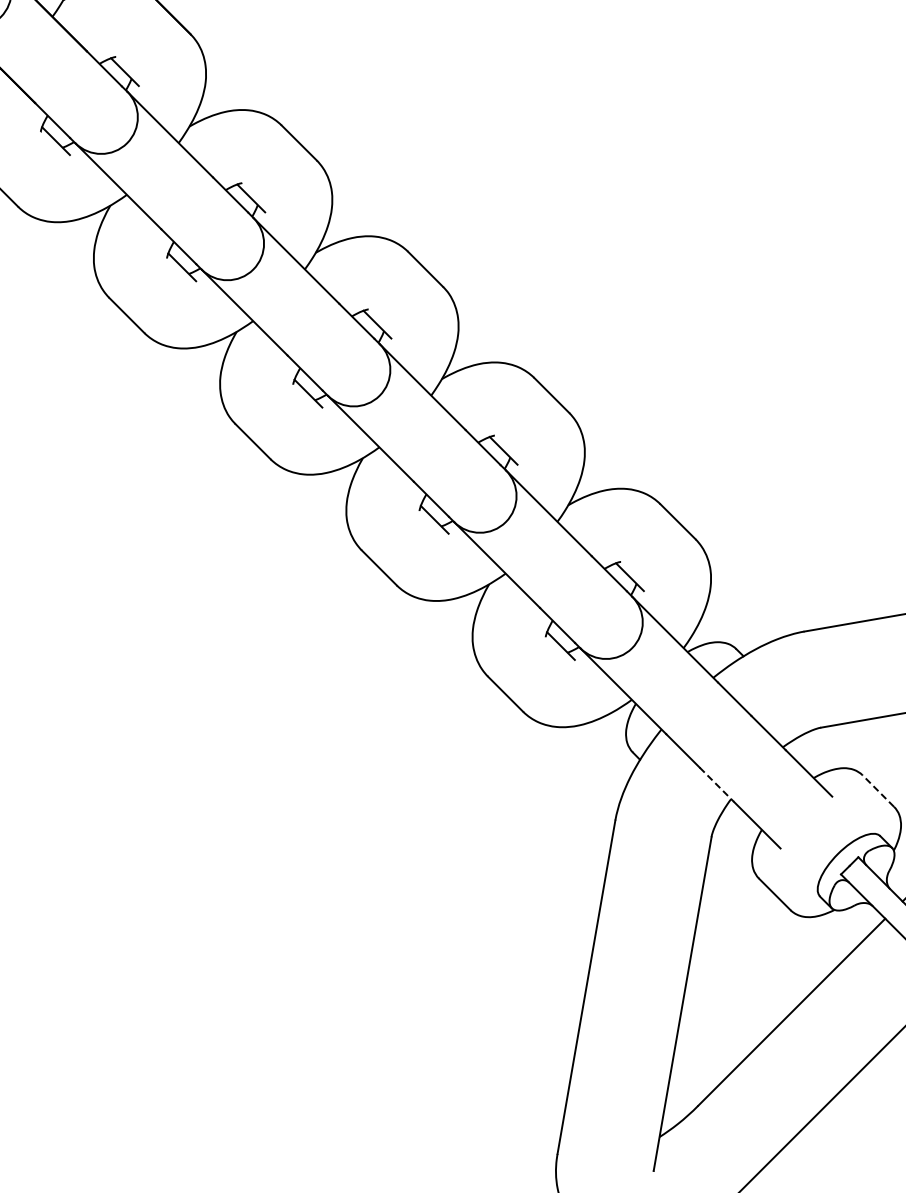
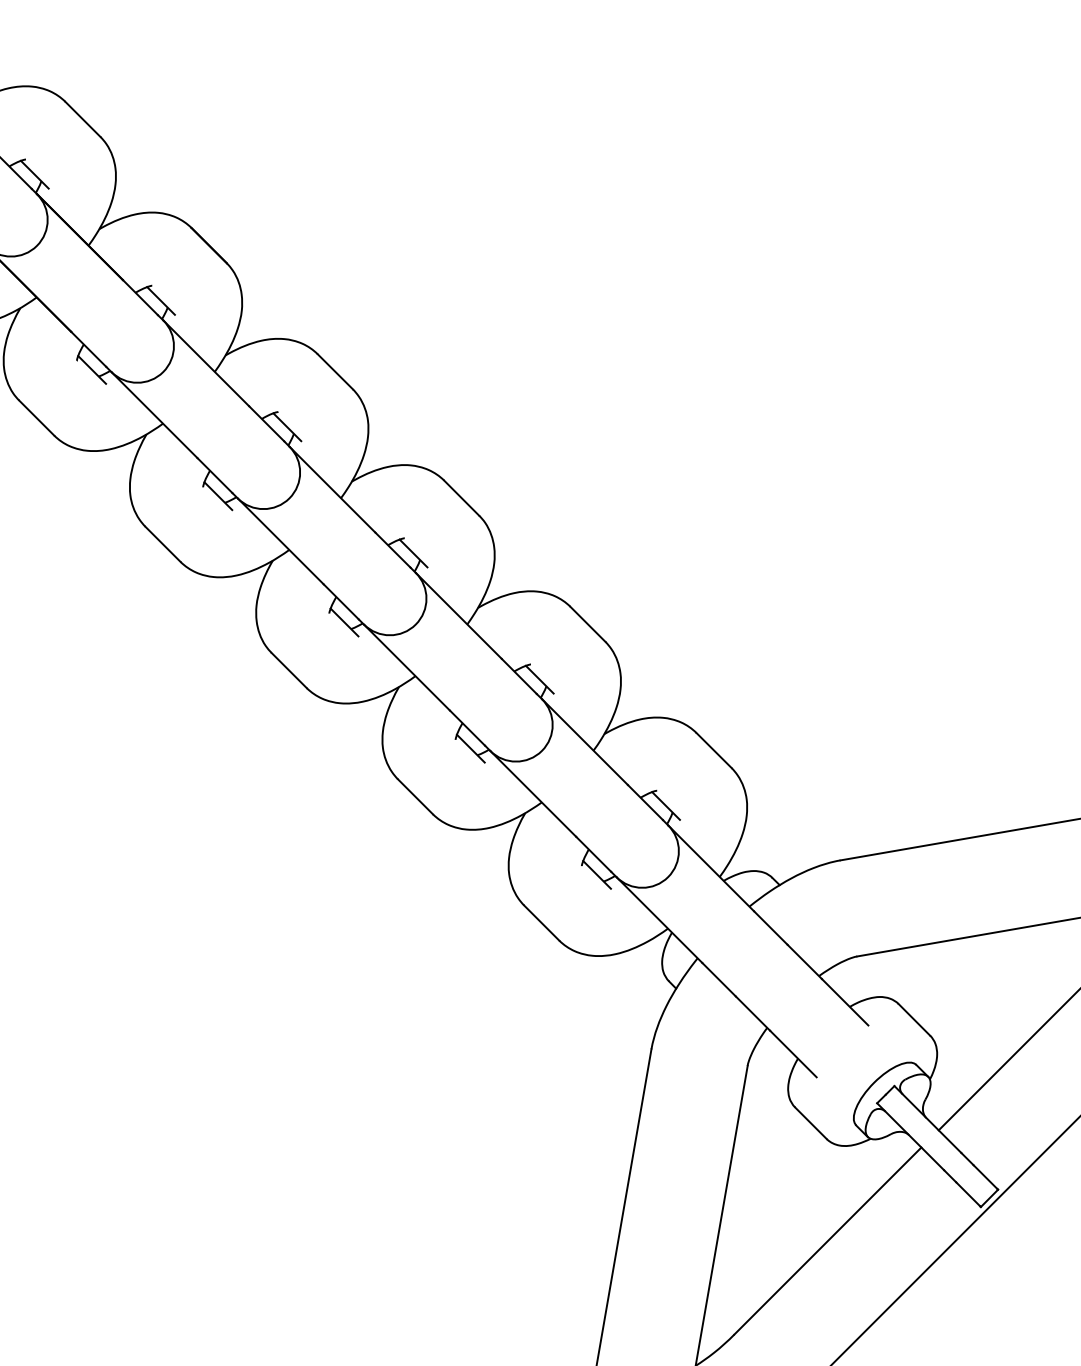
line: (717, 784) -> (753, 1013), dashed -> solid
line: (877, 790) -> (913, 1019), dashed -> solid

